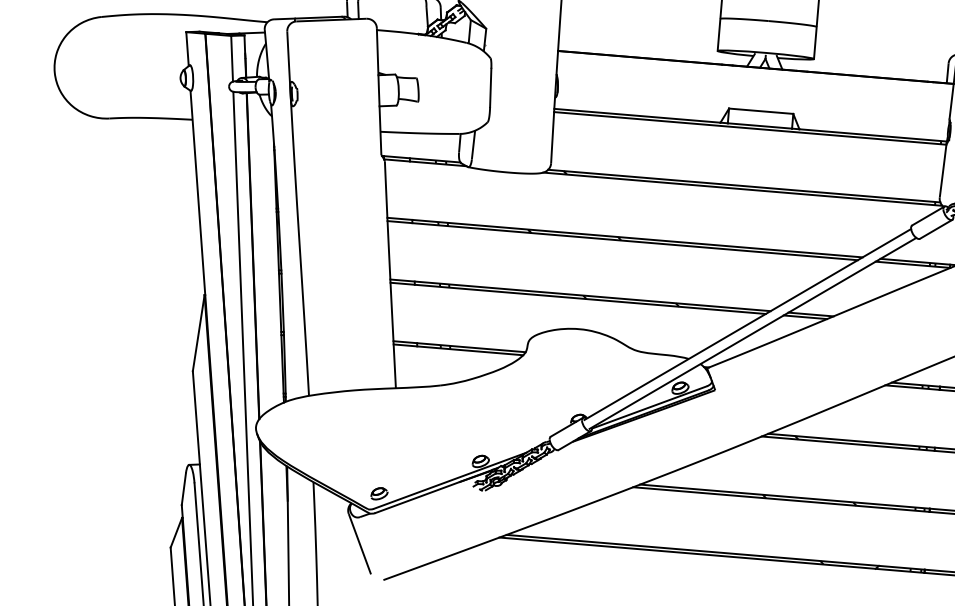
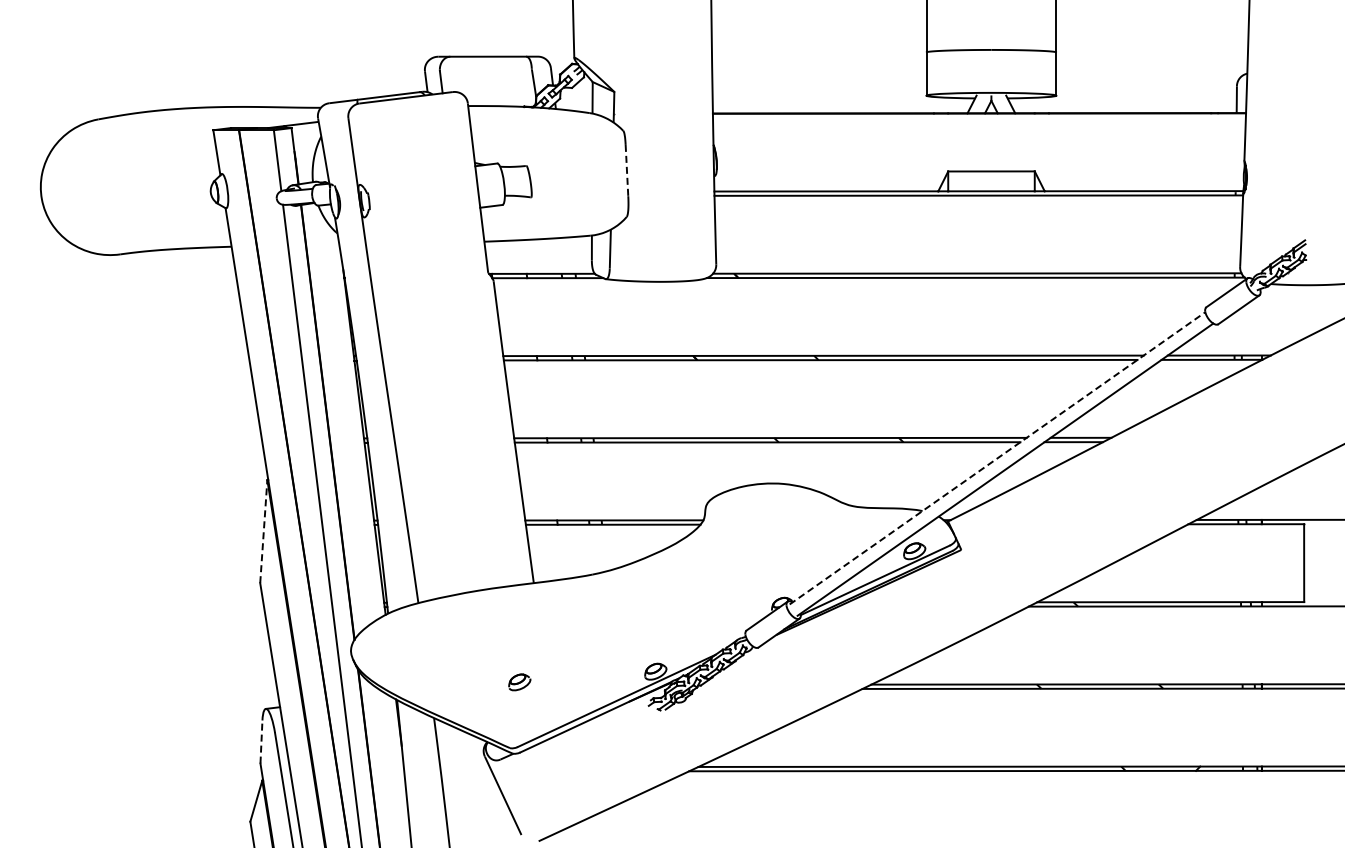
line: (490, 87) -> (626, 170), solid -> dashed
line: (747, 324) -> (997, 458), solid -> dashed
line: (198, 333) -> (263, 531), solid -> dashed
line: (183, 489) -> (261, 742), solid -> dashed
part: (379, 493) -> (519, 682), moved

